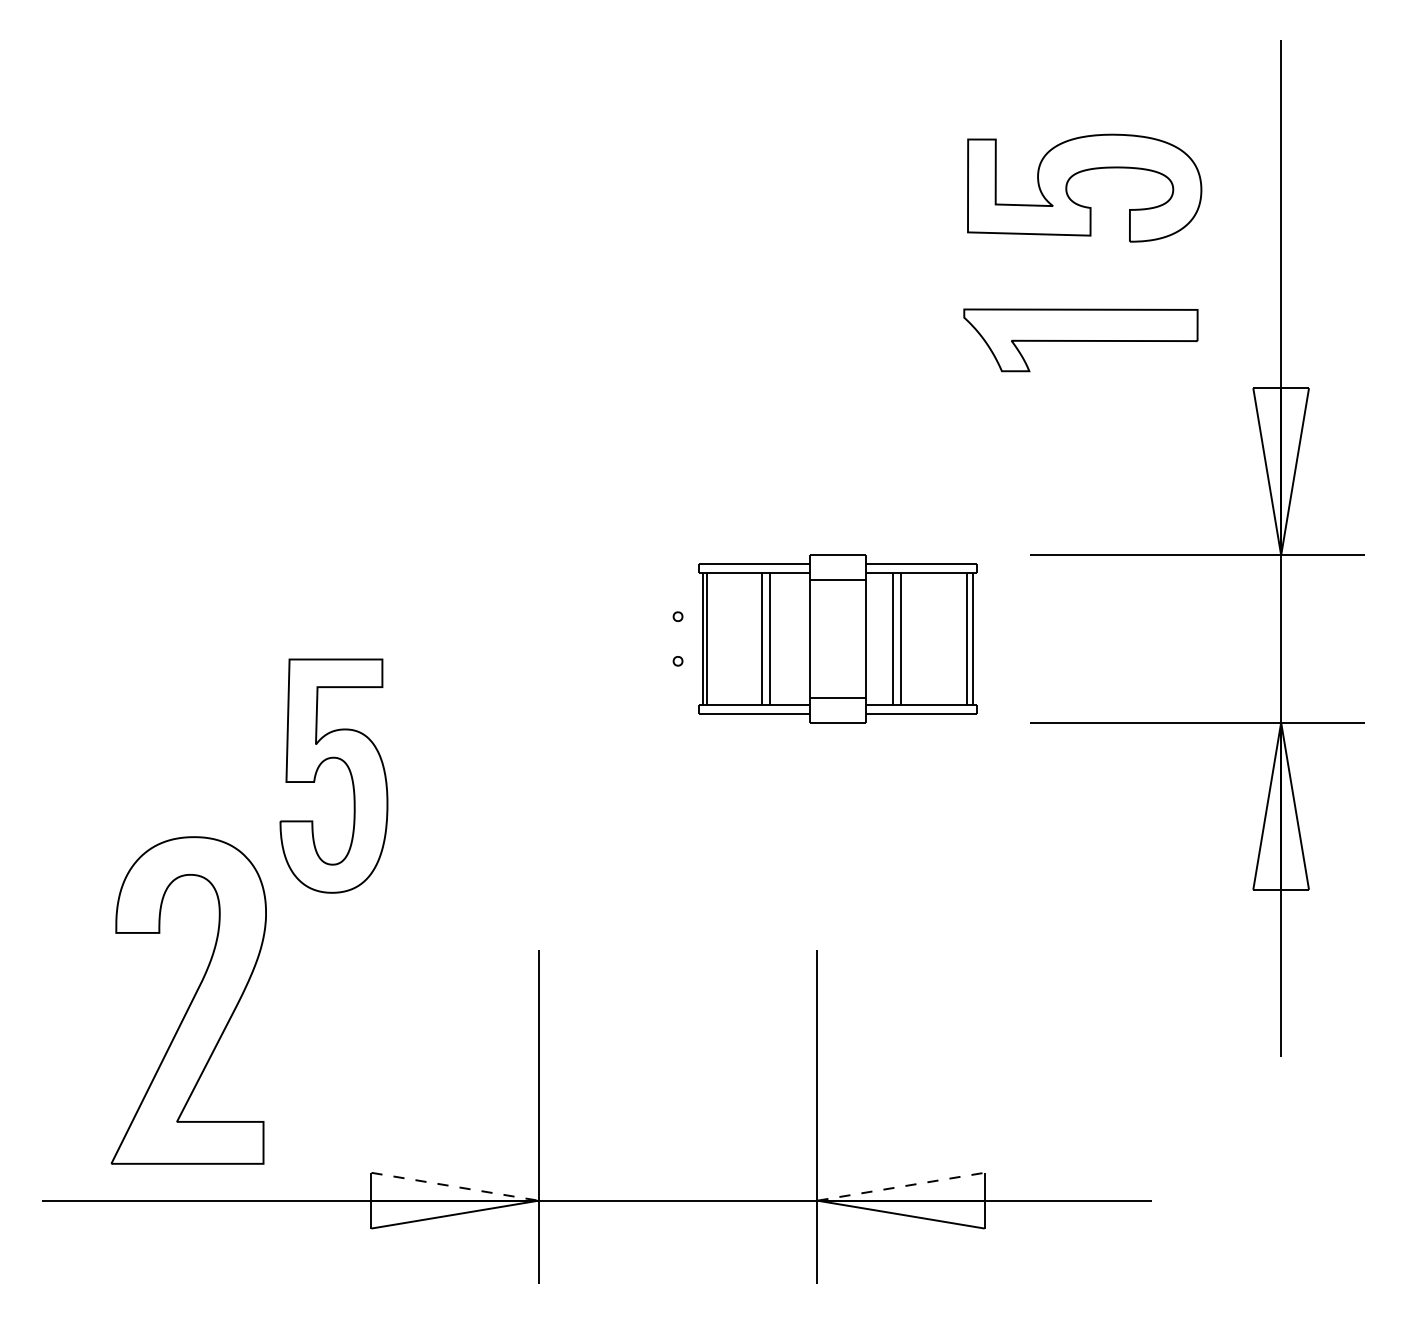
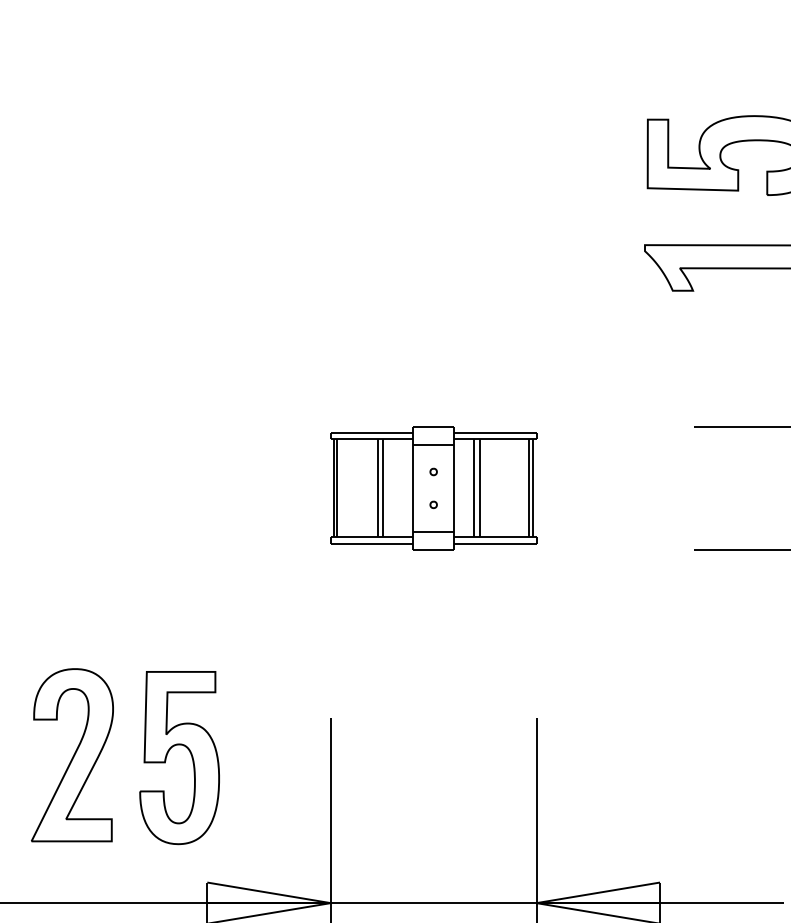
part: (837, 638) -> (433, 488), moved
part: (347, 768) -> (189, 752), moved
part: (188, 999) -> (72, 754), size x0.71
line: (455, 1186) -> (269, 892), dashed -> solid
line: (901, 1186) -> (598, 892), dashed -> solid

